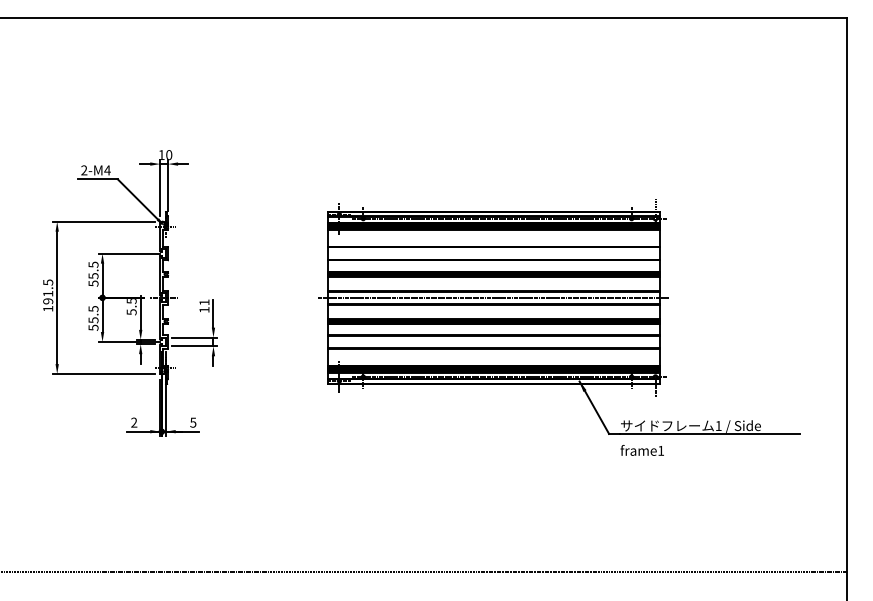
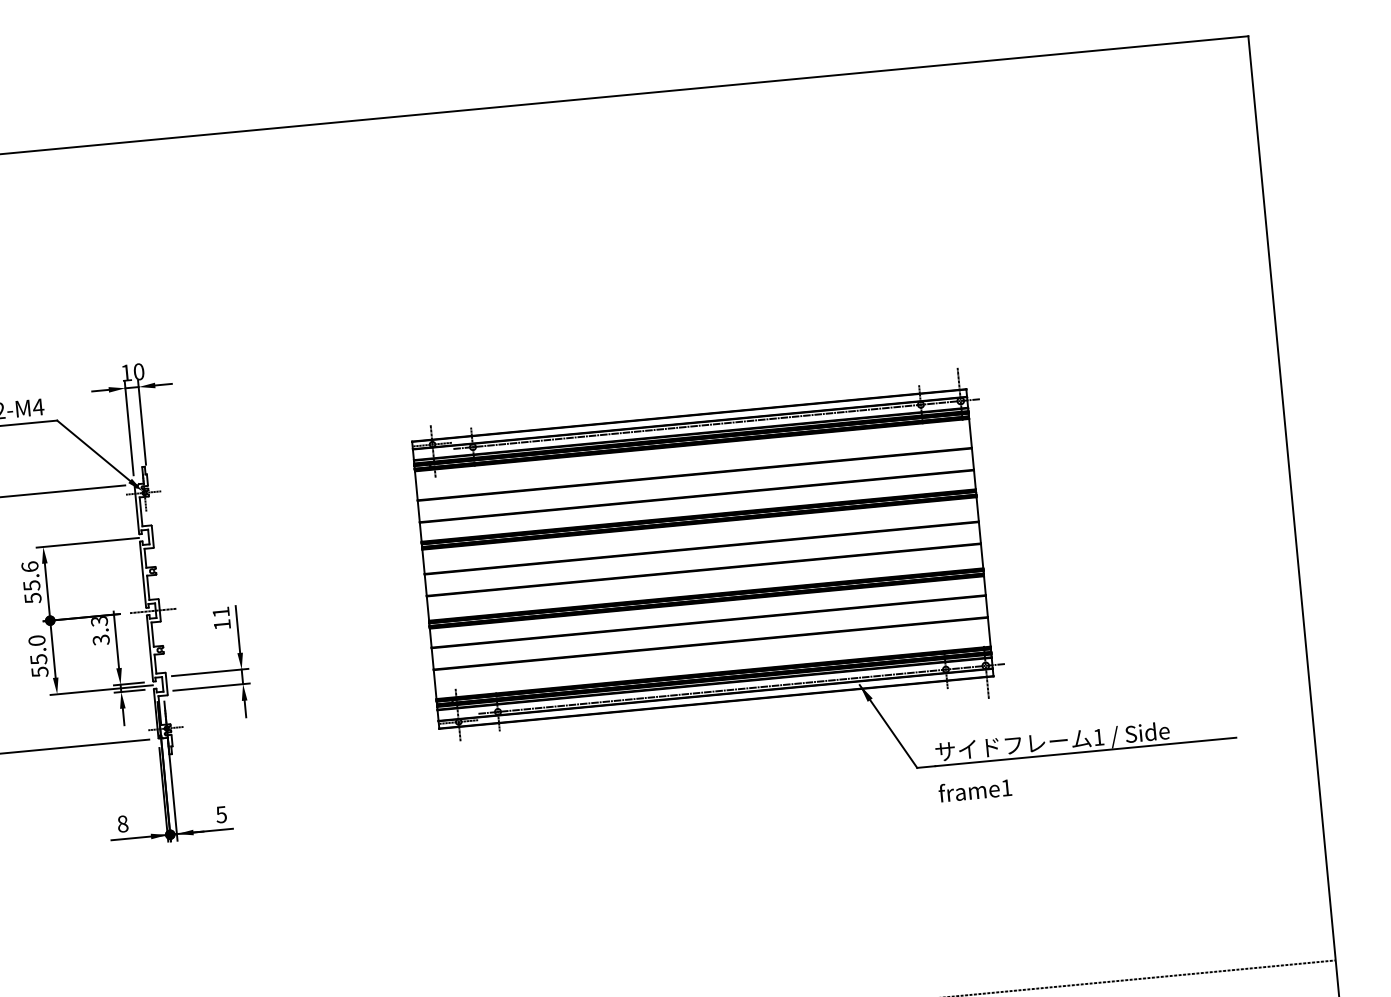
text: (93, 264) -> (29, 566), 55.5 -> 55.6
line: (493, 297) -> (702, 558), removed
text: (131, 306) -> (99, 630), 5.5 -> 3.3
text: (93, 308) -> (36, 639), 55.5 -> 55.0
text: (134, 422) -> (123, 823), 2 -> 8

